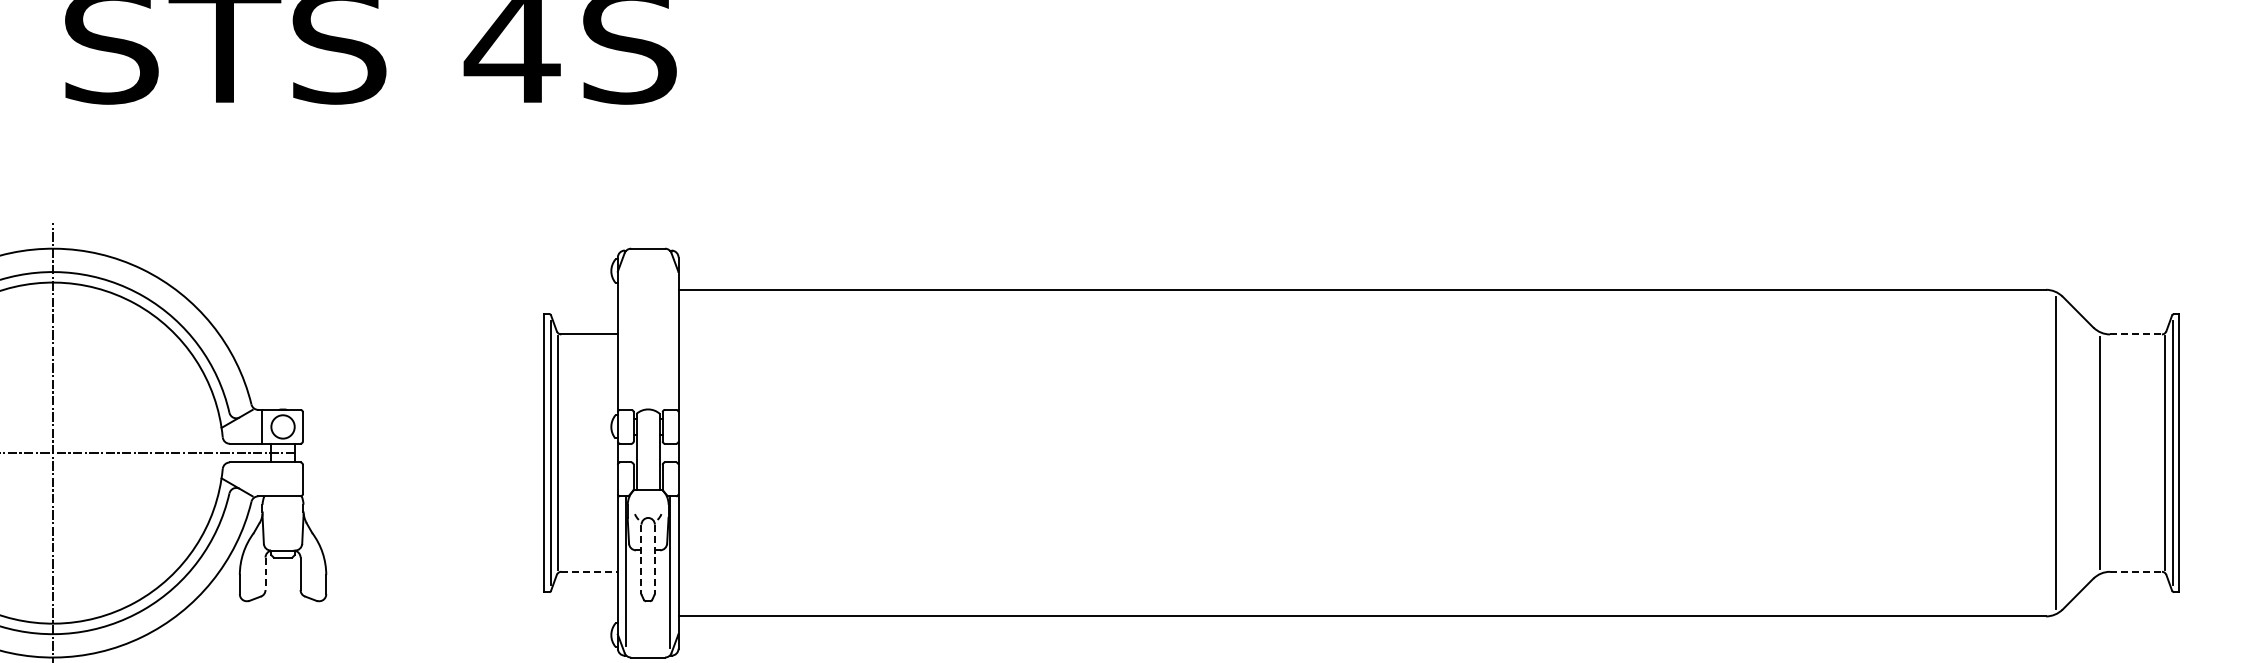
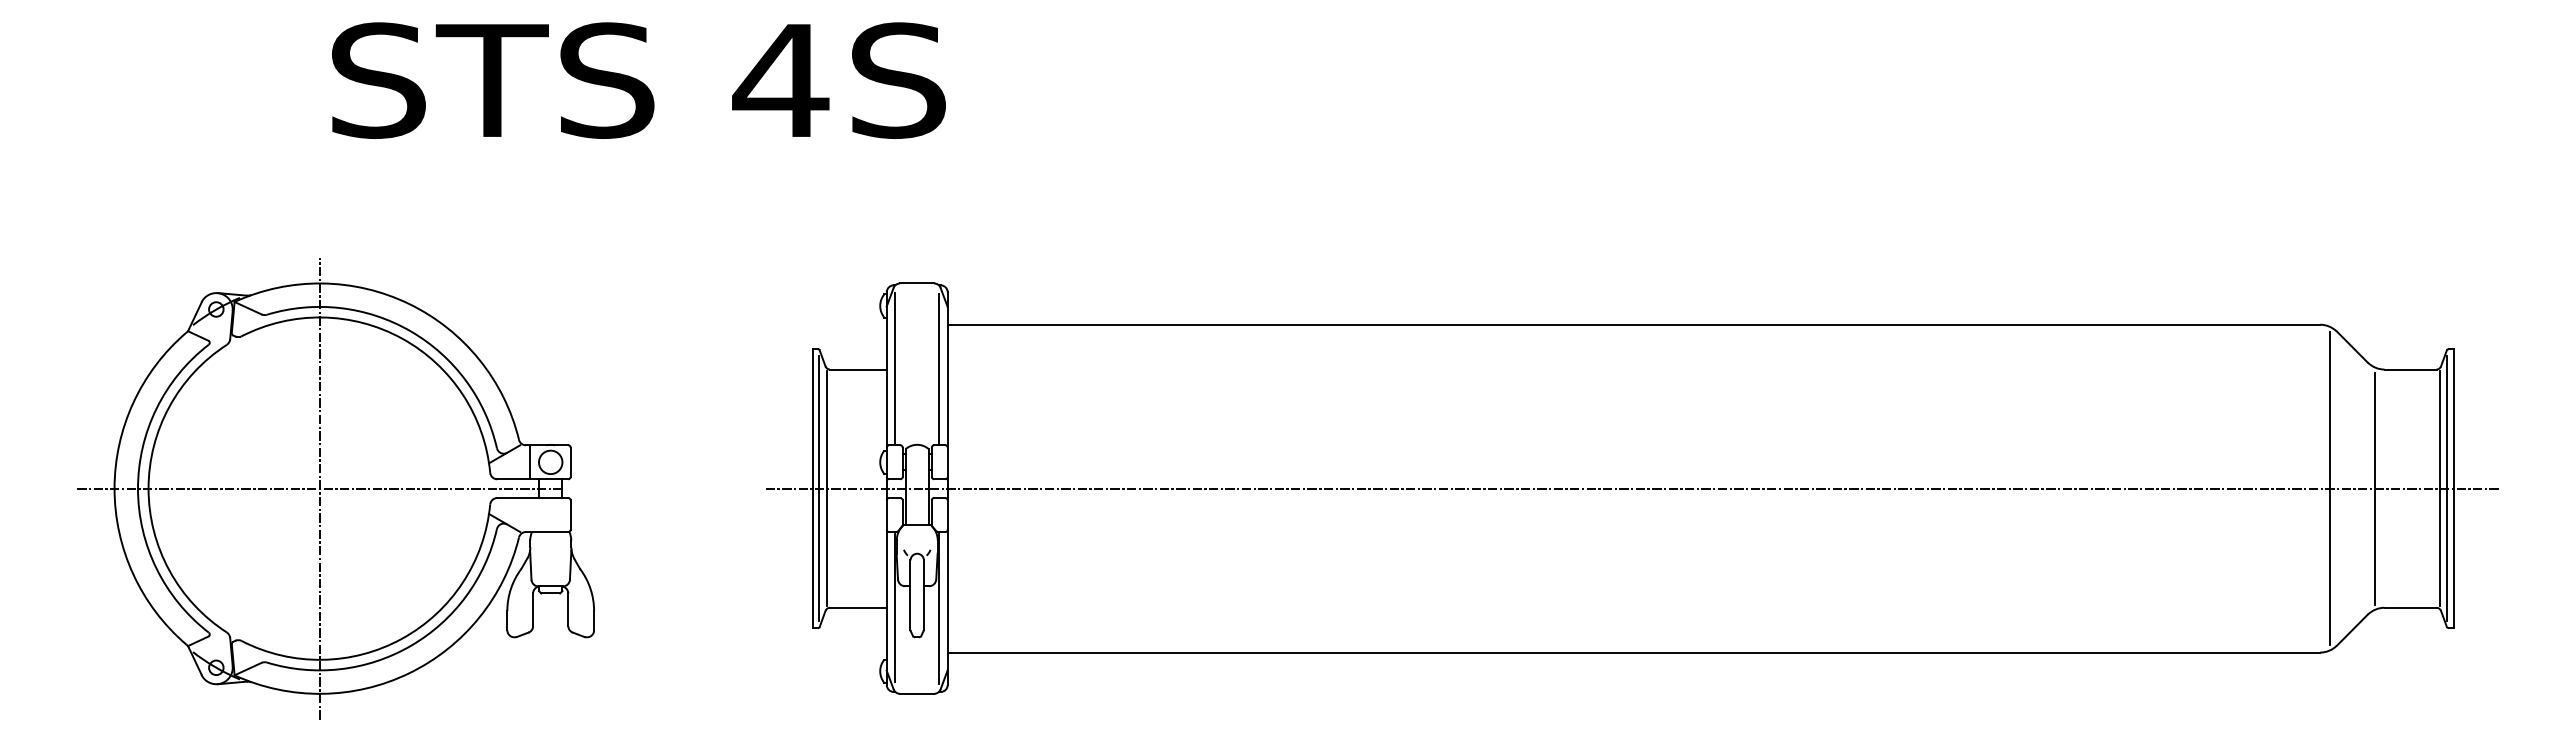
line: (626, 334) -> (895, 369), added
line: (670, 334) -> (939, 369), added
line: (2136, 334) -> (2411, 369), dashed -> solid
line: (1360, 452) -> (1632, 488), added
line: (641, 559) -> (910, 595), dashed -> solid
line: (654, 559) -> (923, 595), dashed -> solid
line: (589, 571) -> (858, 607), dashed -> solid
line: (2136, 571) -> (2411, 607), dashed -> solid
line: (265, 574) -> (533, 610), dashed -> solid

